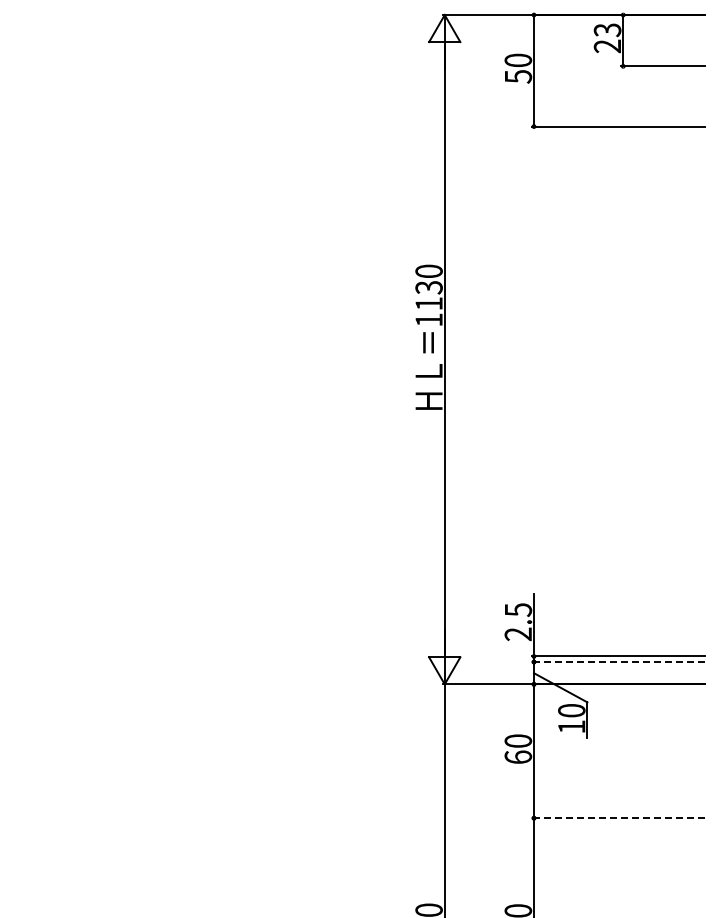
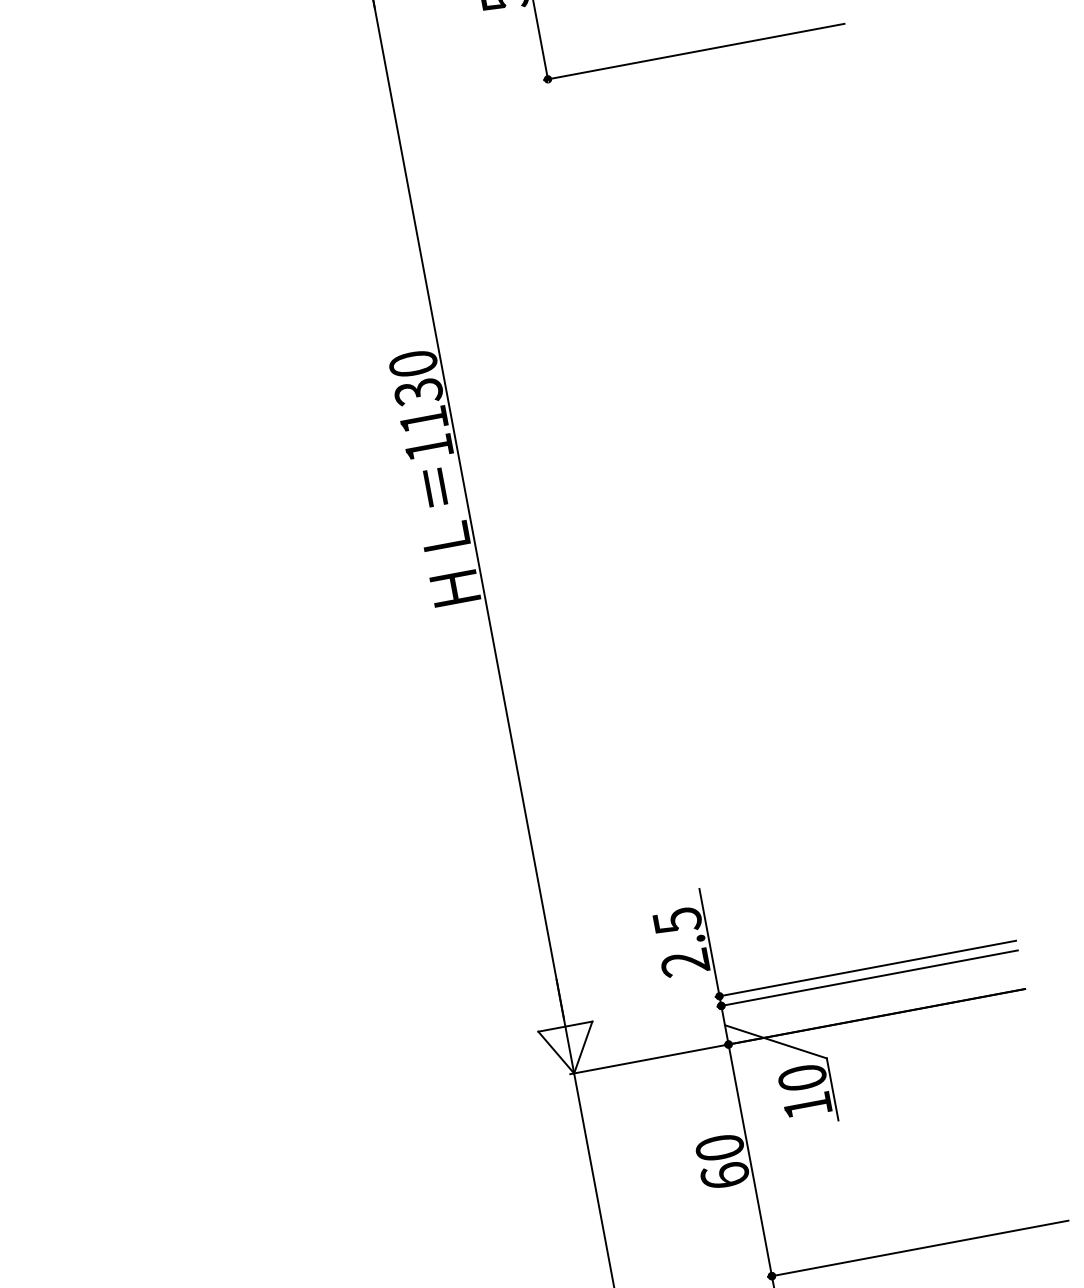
line: (618, 662) -> (867, 979), dashed -> solid
line: (618, 818) -> (918, 1249), dashed -> solid

